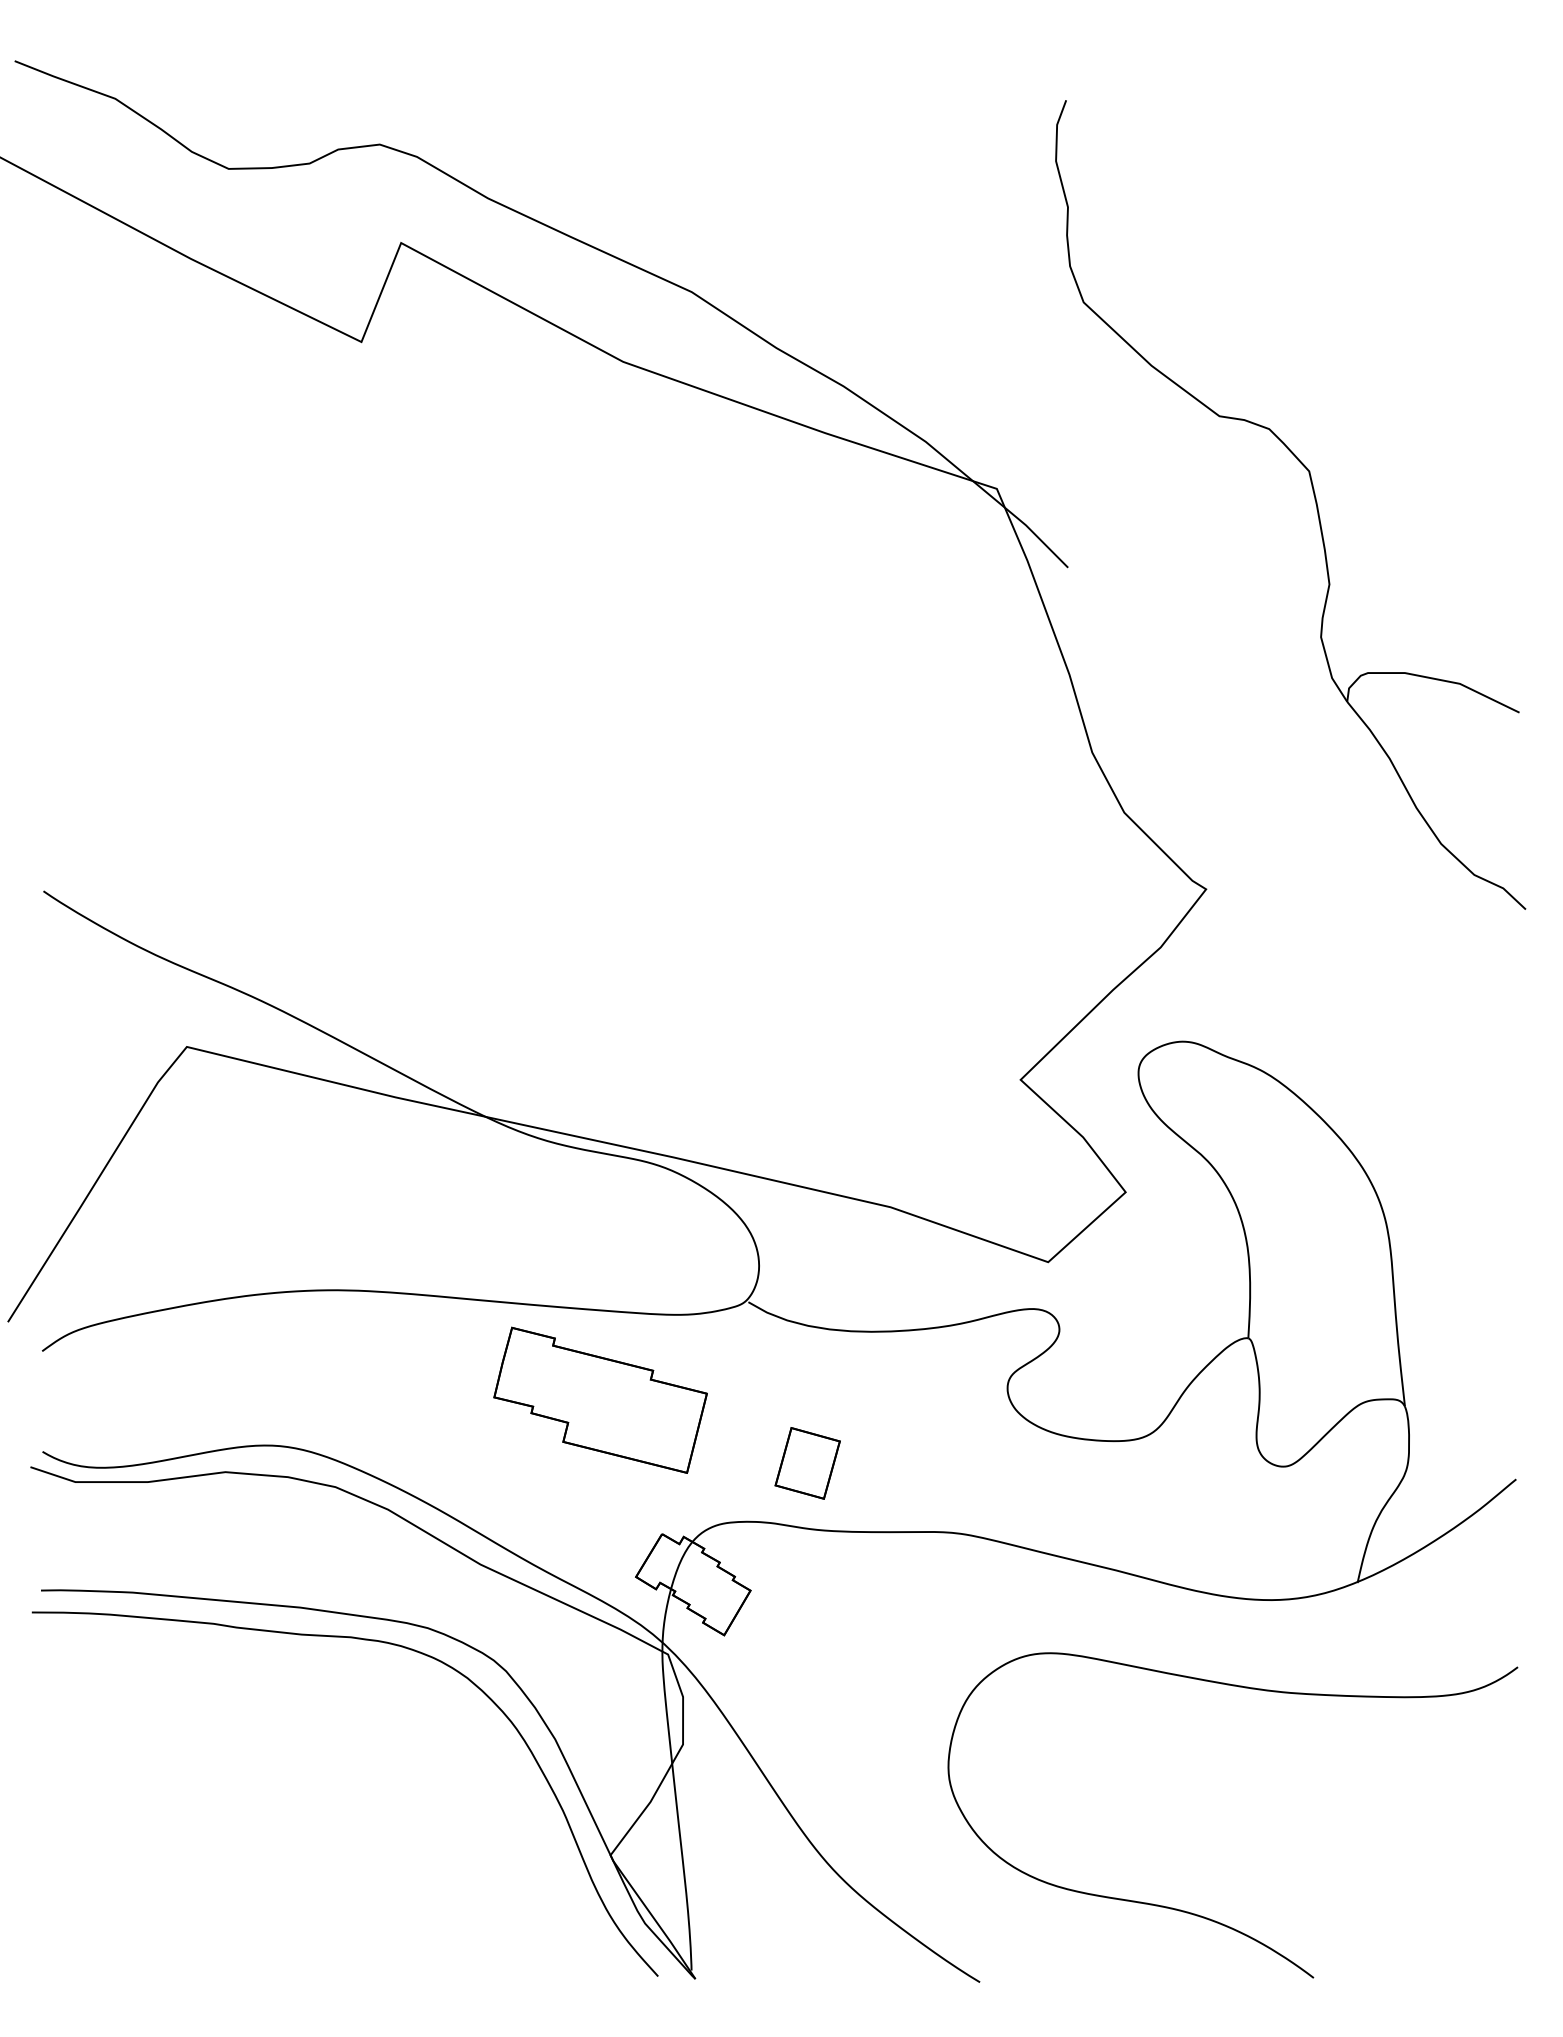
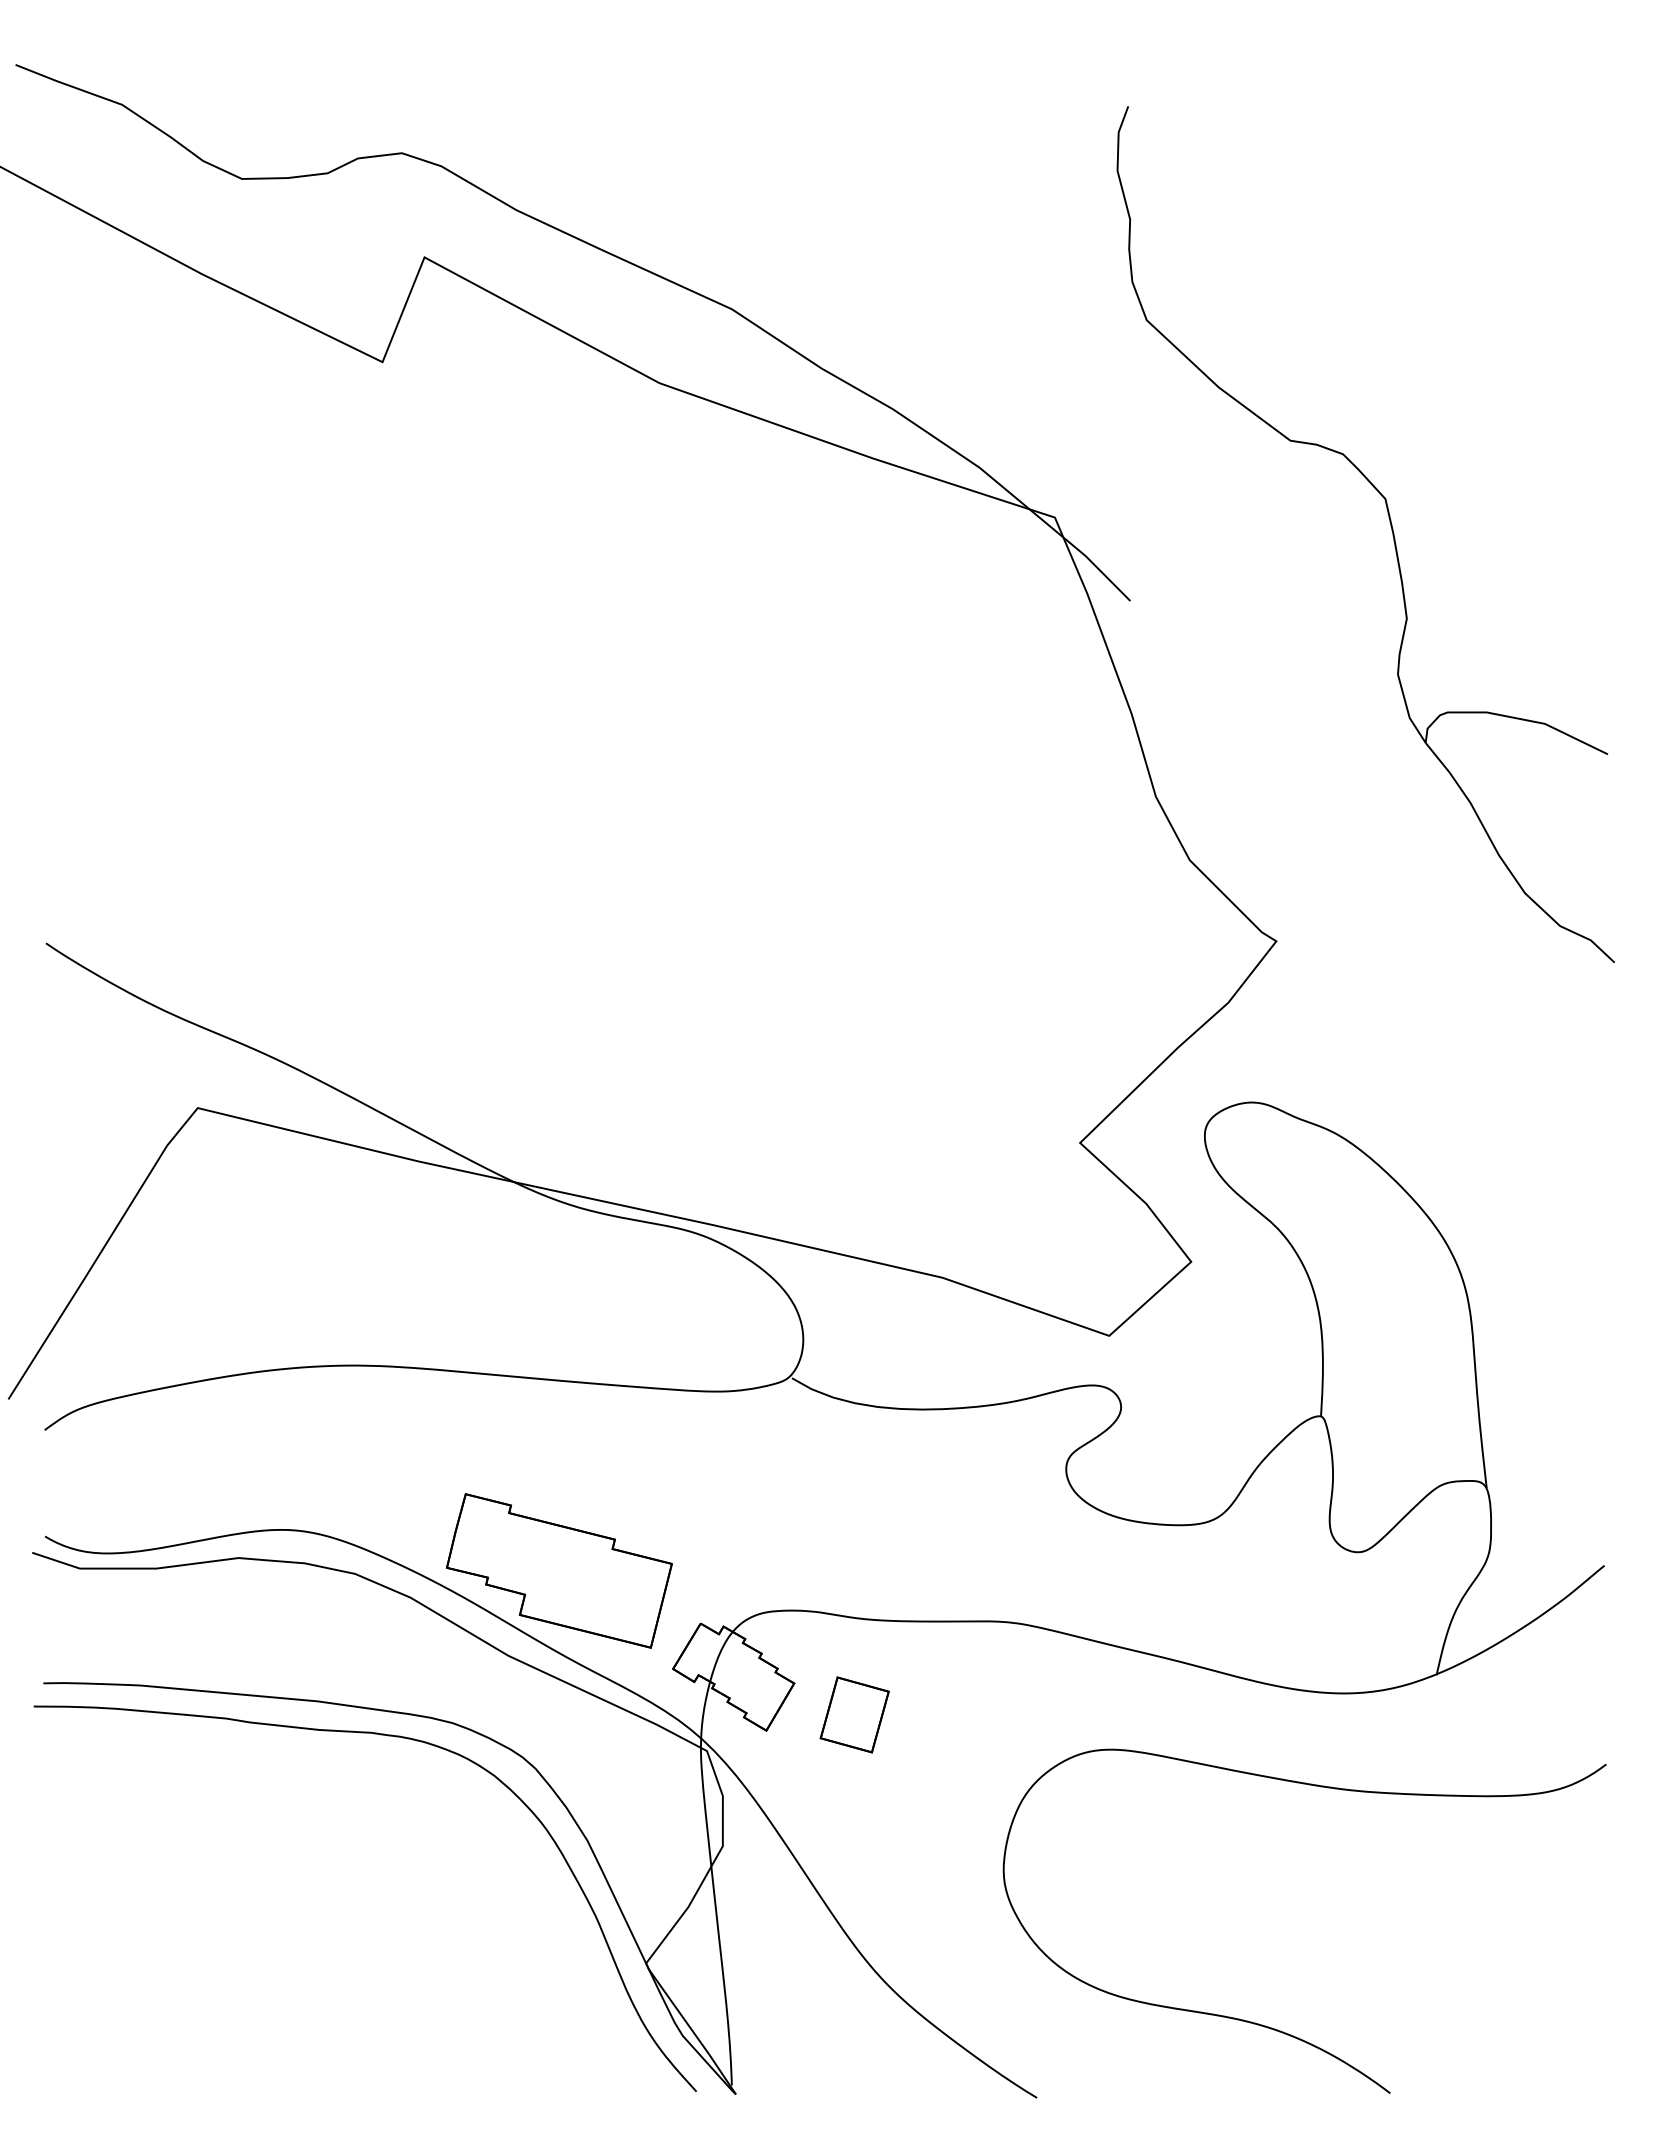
part: (600, 1399) -> (559, 1570), moved
part: (807, 1463) -> (854, 1715), moved

